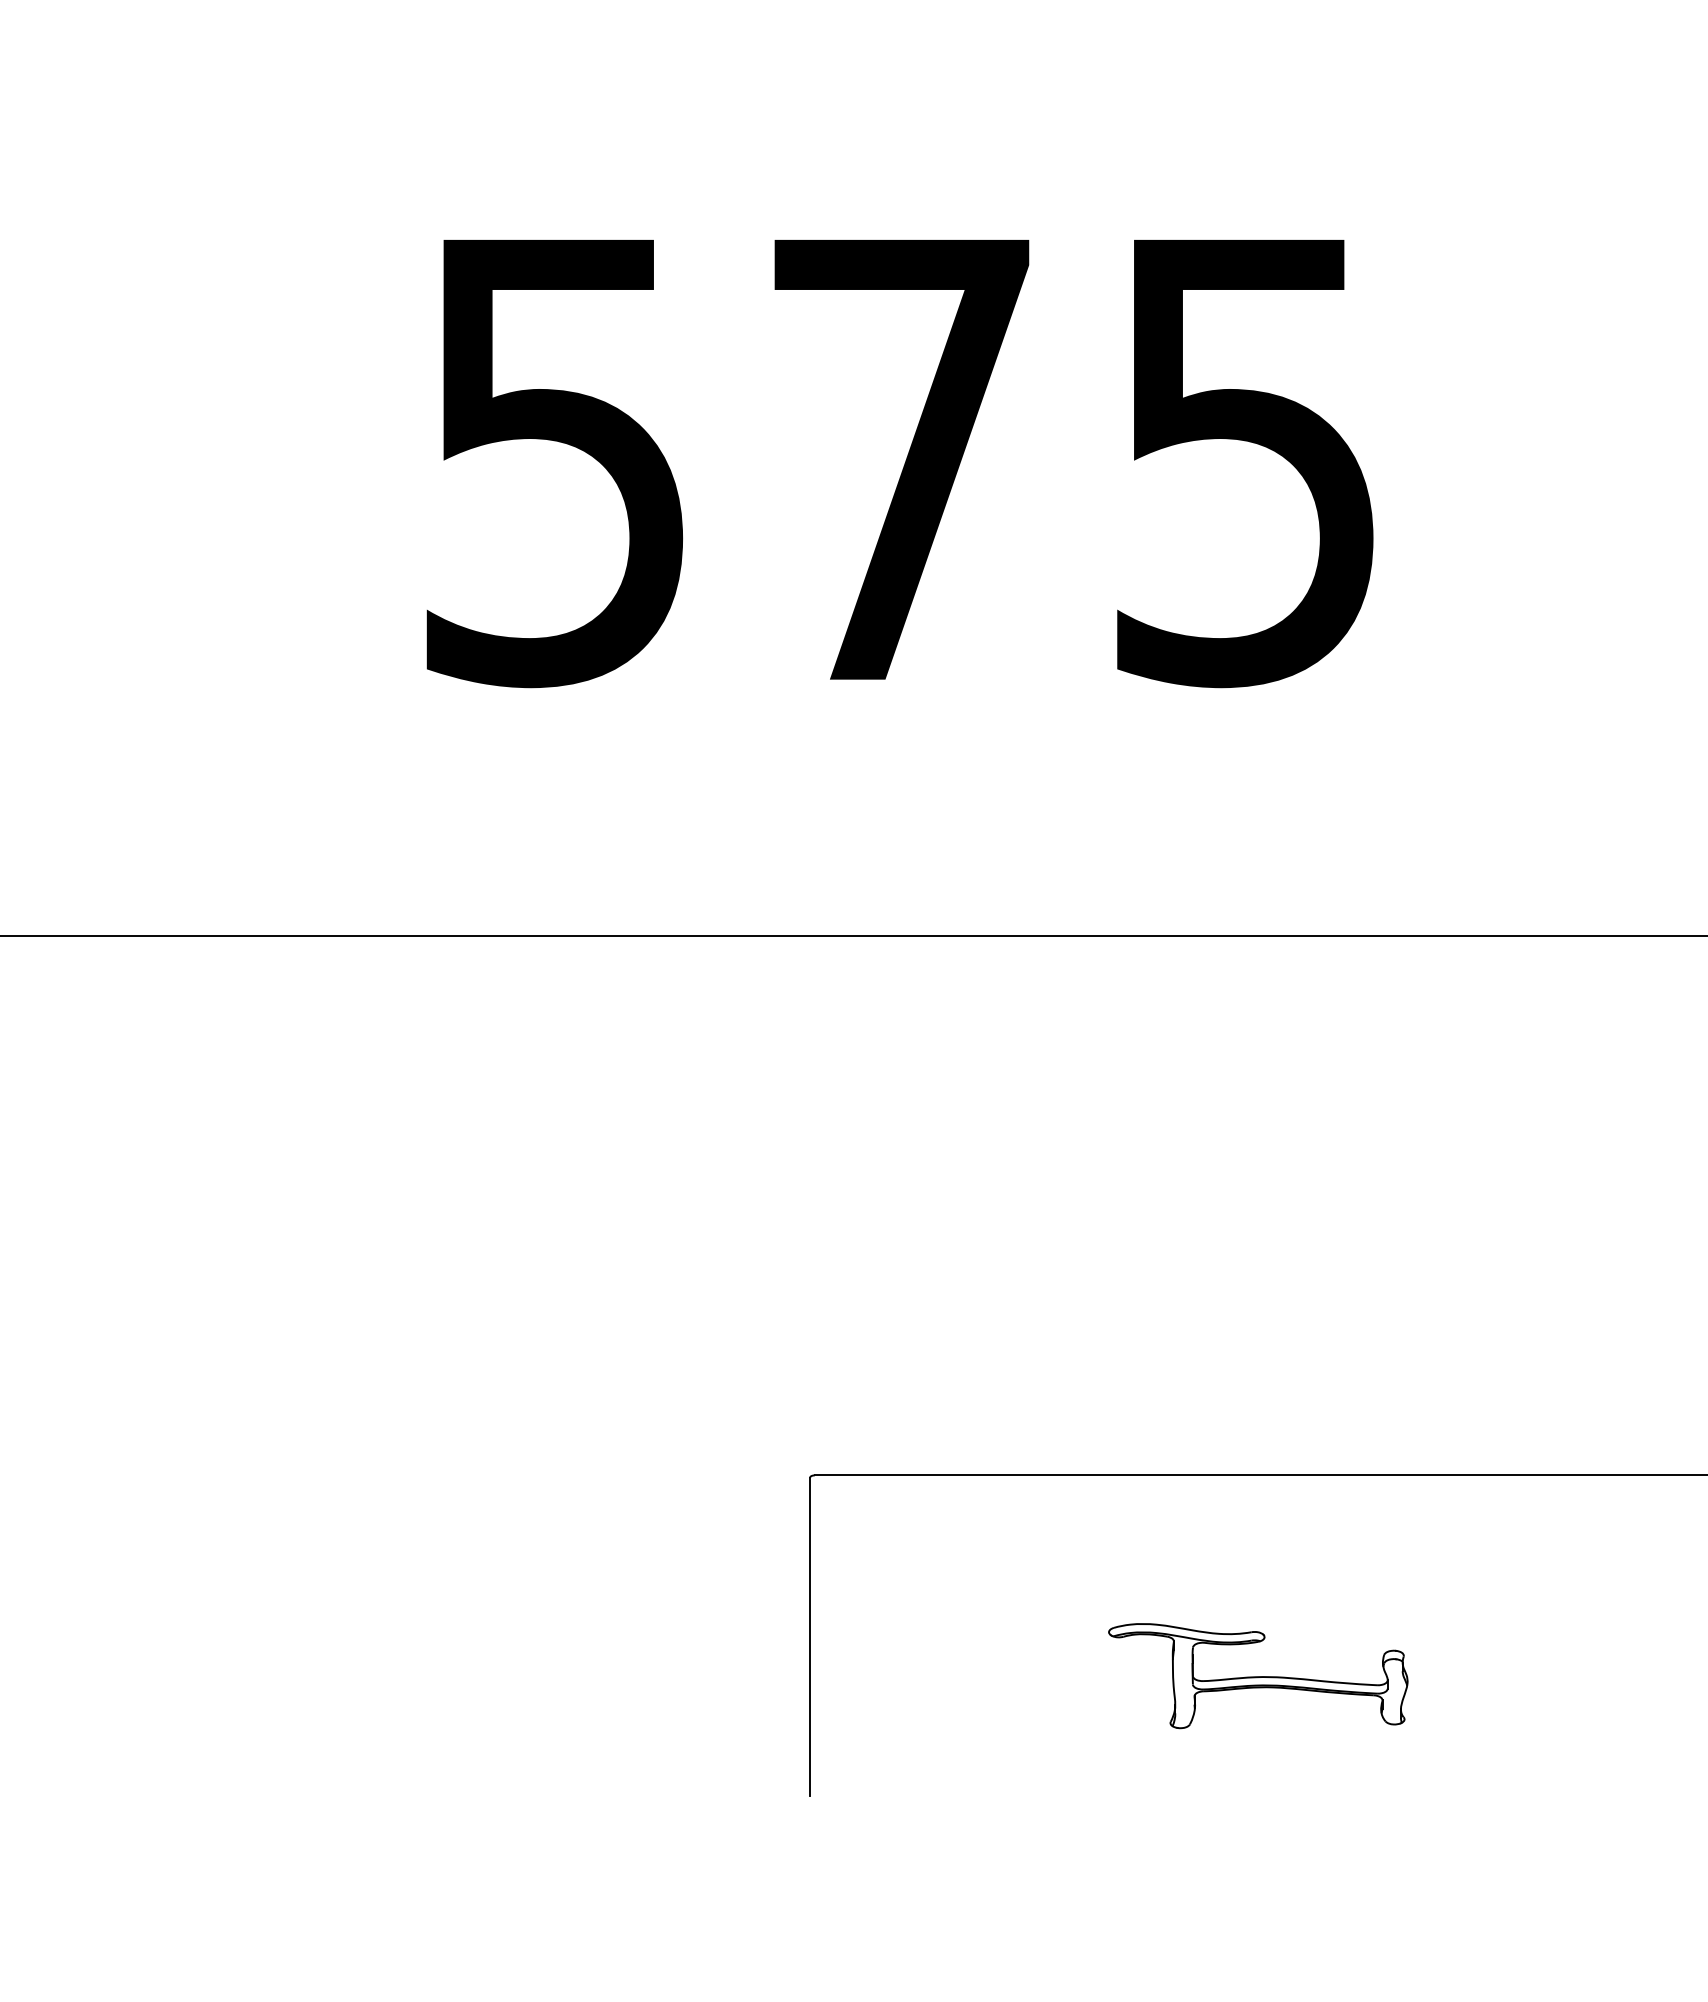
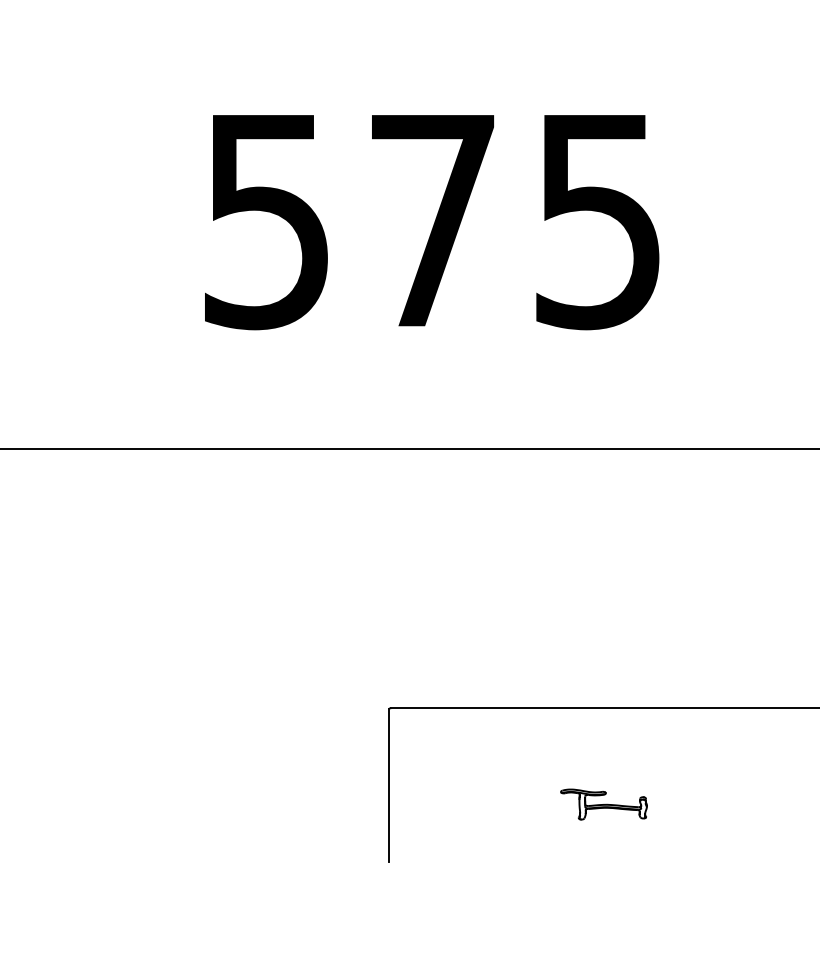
part: (1257, 1675) -> (603, 804), size x0.6

